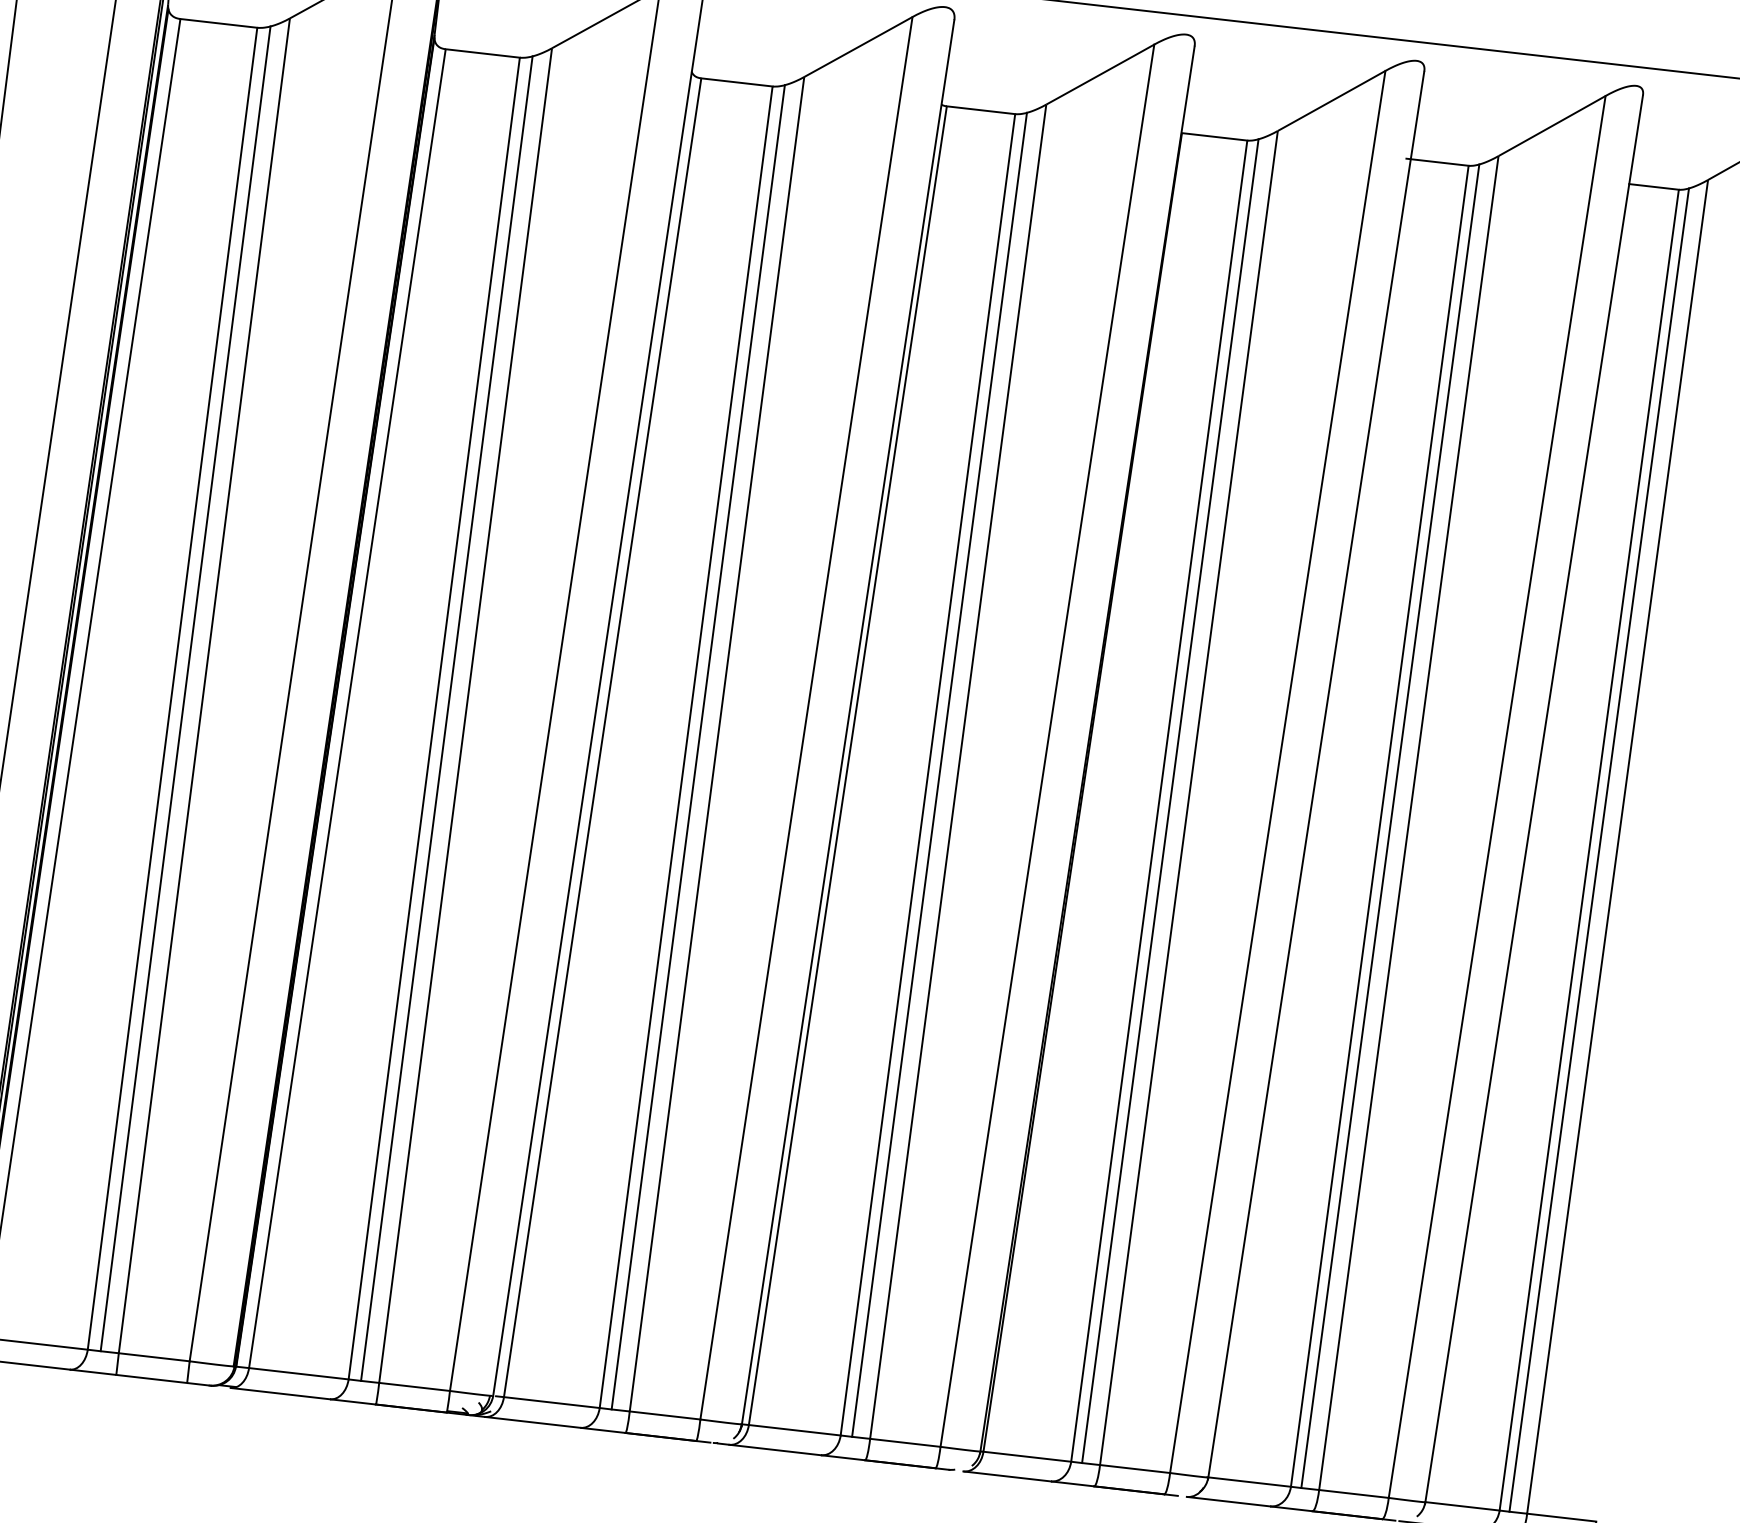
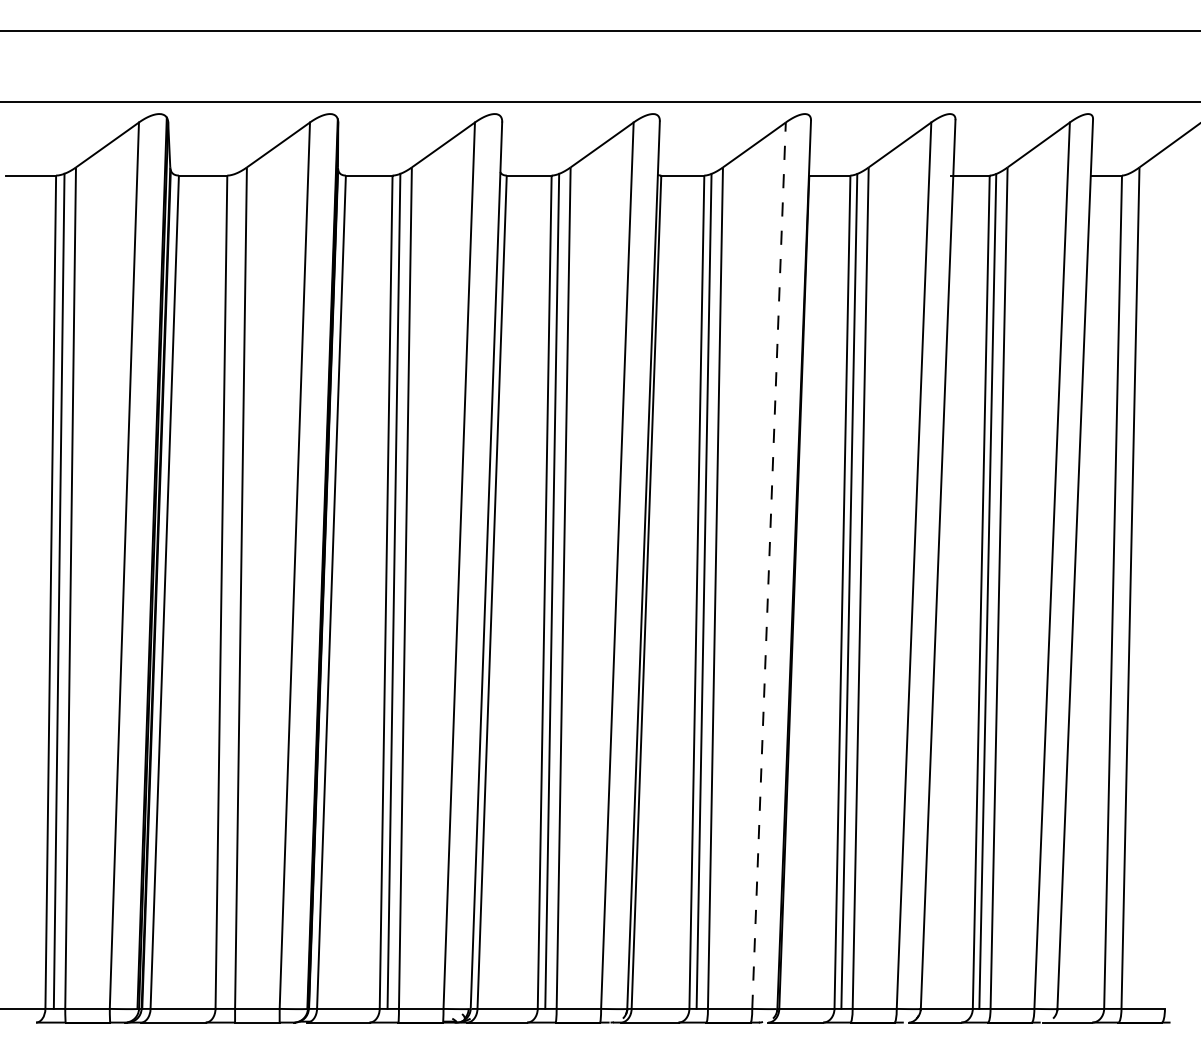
line: (185, 687) -> (229, 590), removed
line: (1048, 745) -> (769, 565), solid -> dashed
line: (1599, 850) -> (1119, 591), removed

